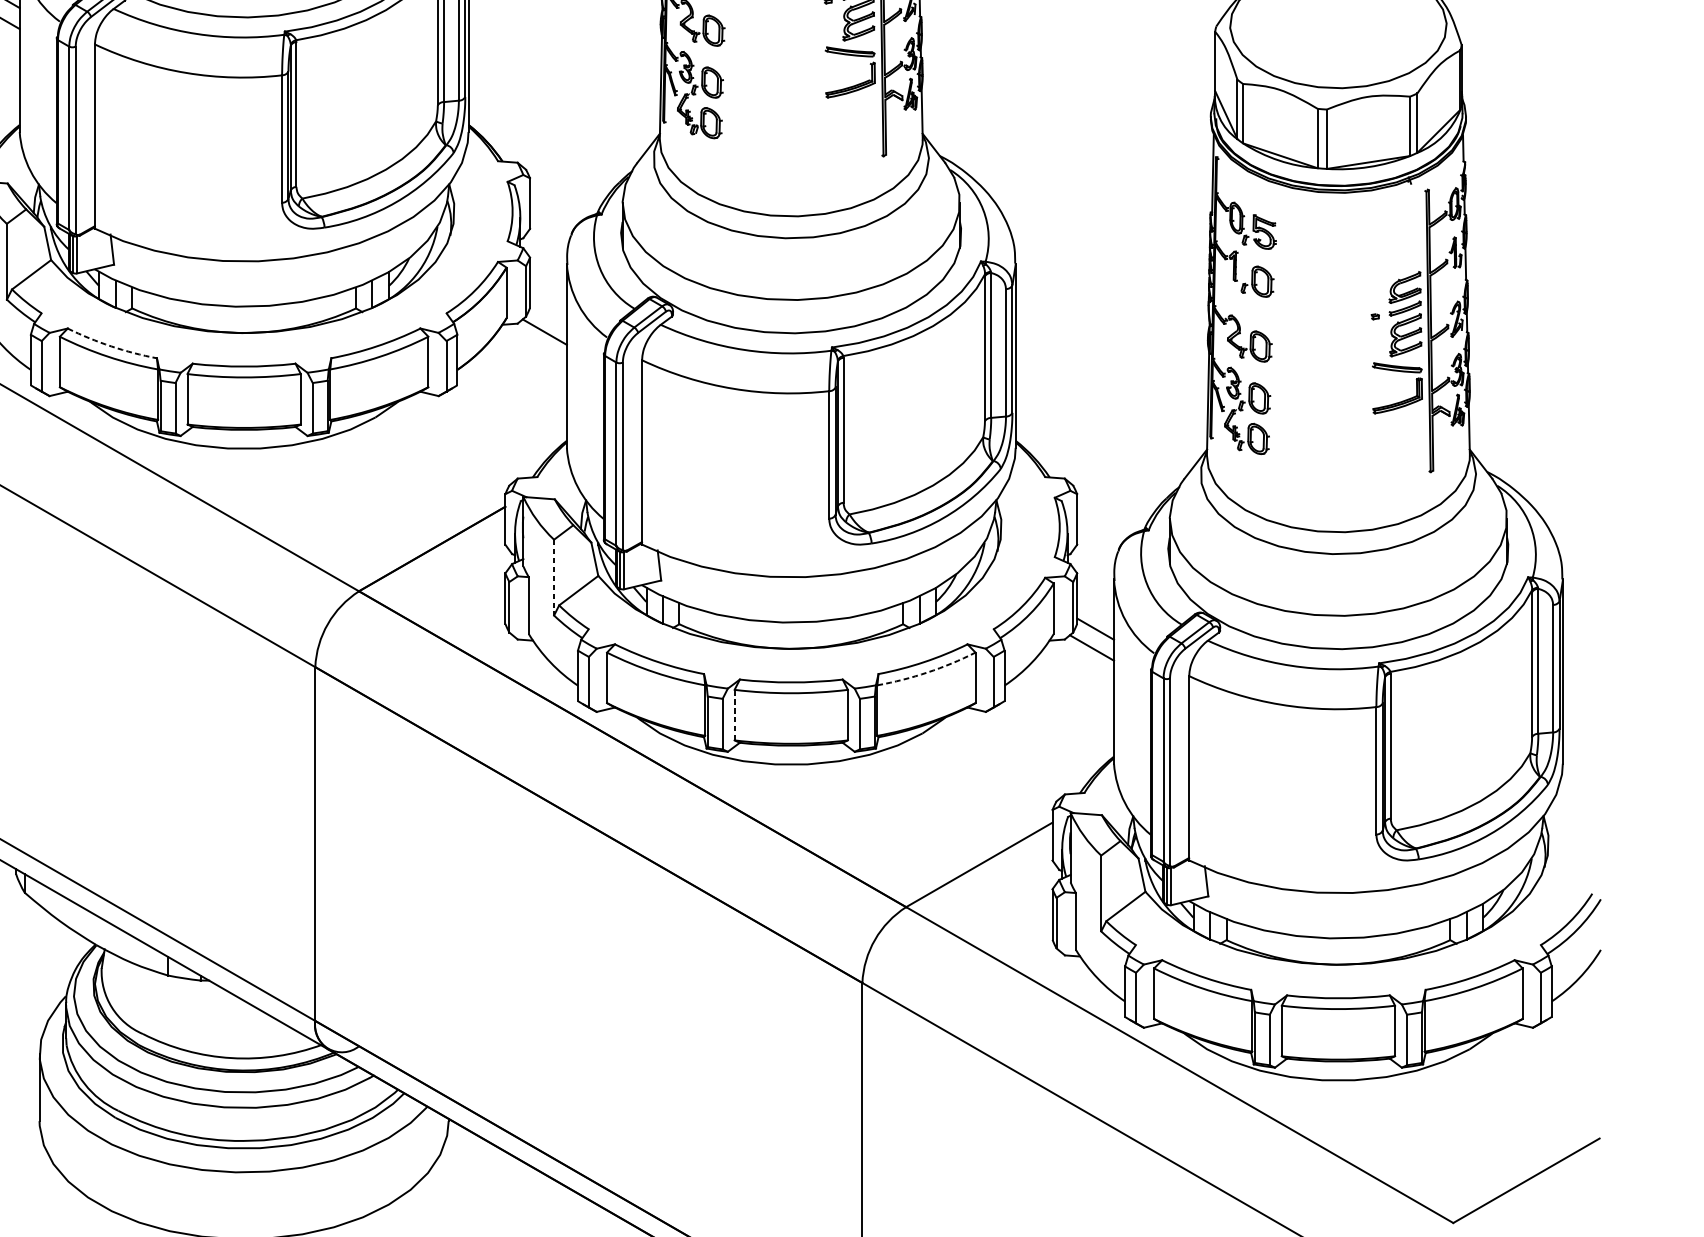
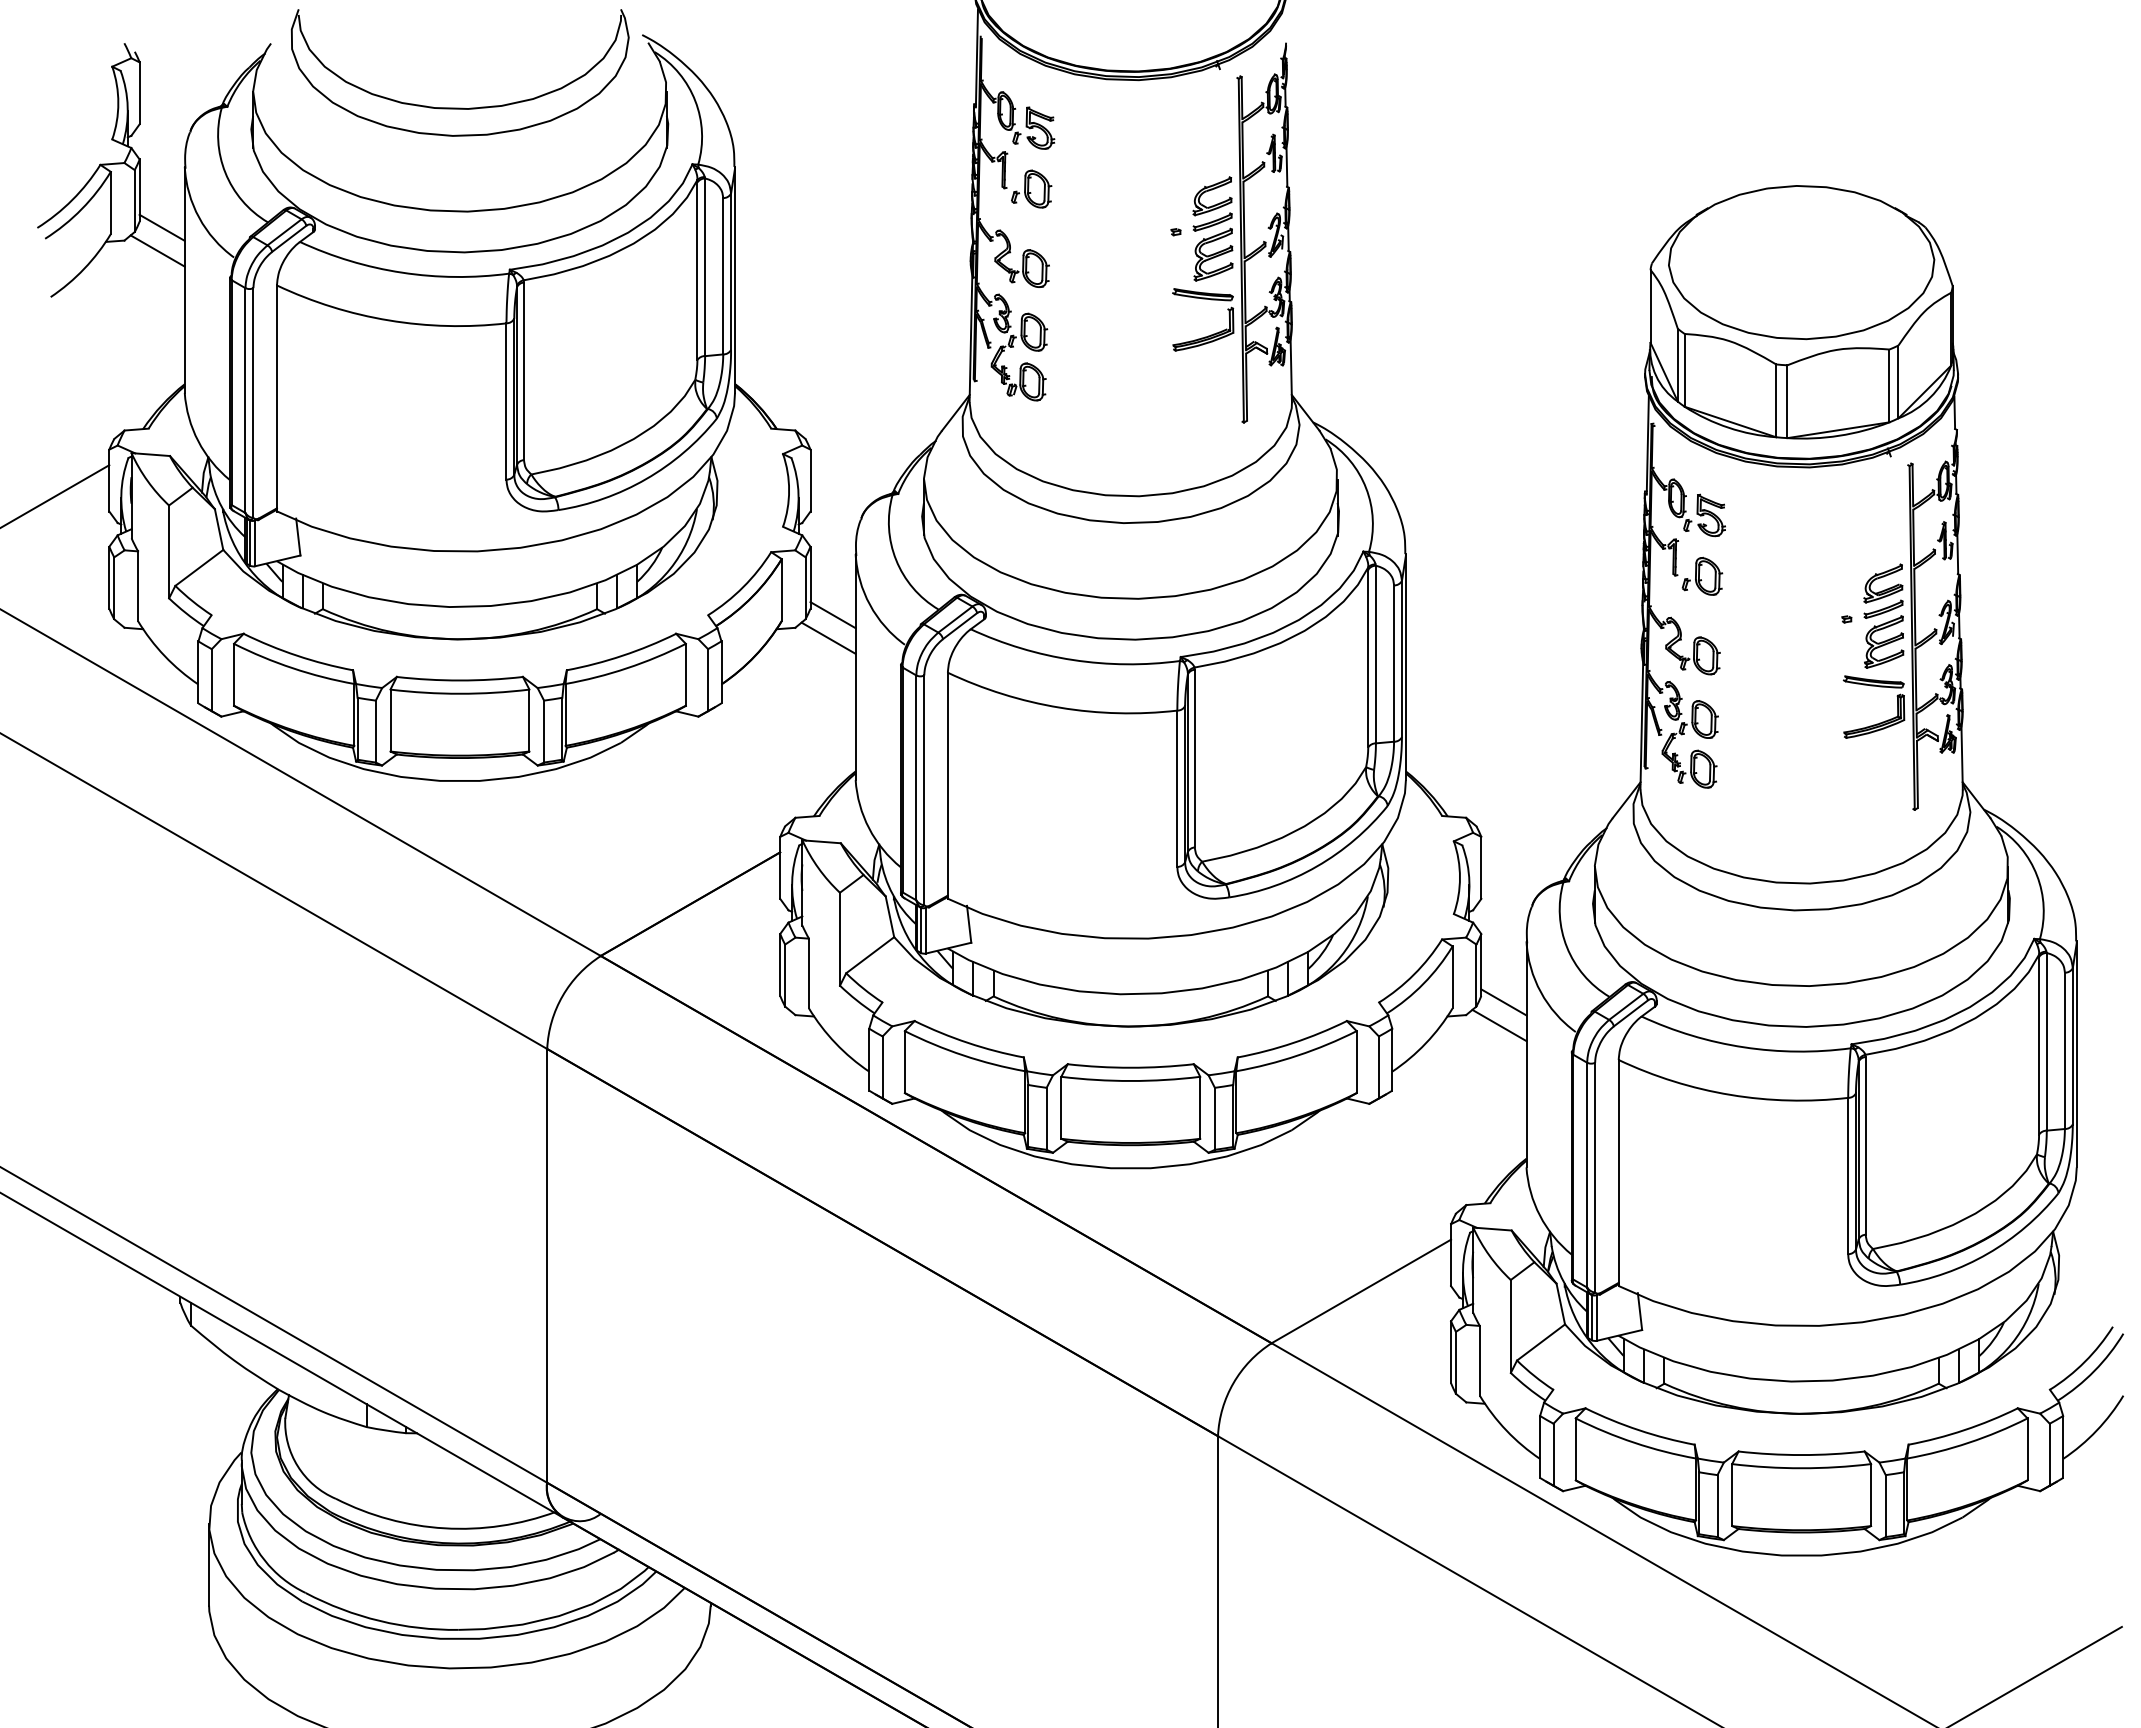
line: (548, 313) -> (832, 615), added
arc: (111, 346) -> (297, 655), dashed -> solid
line: (553, 577) -> (839, 939), dashed -> solid
arc: (927, 672) -> (1297, 1055), dashed -> solid
line: (734, 714) -> (1061, 1107), dashed -> solid

